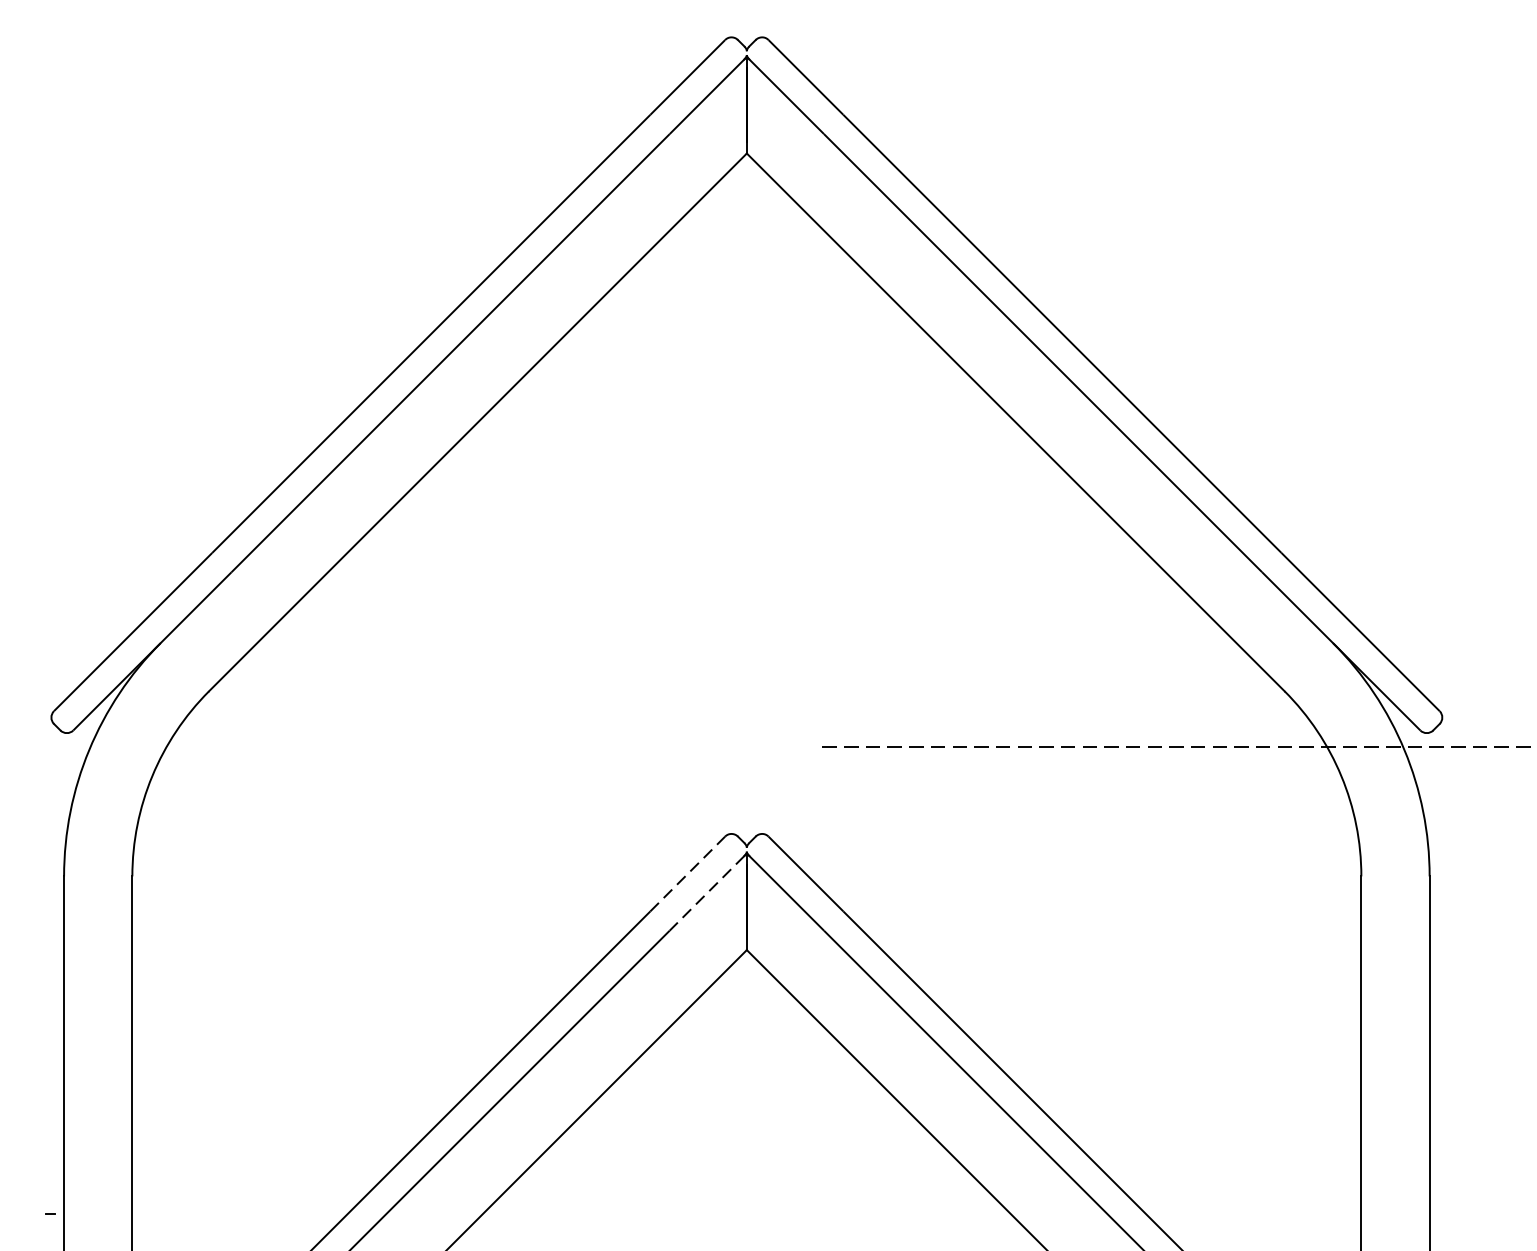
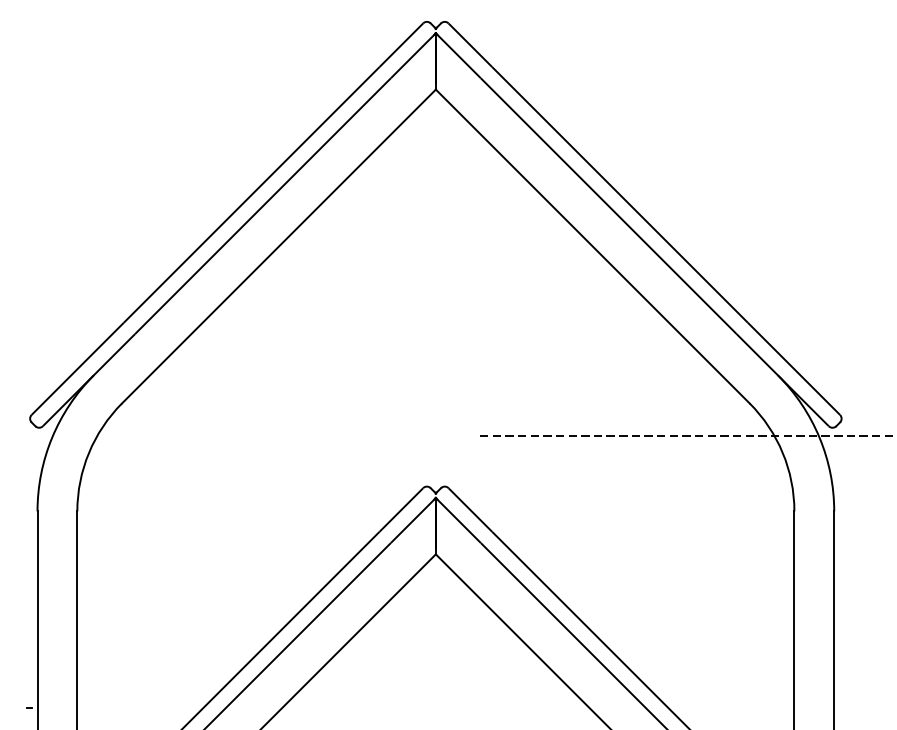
line: (687, 873) -> (401, 509), dashed -> solid
line: (706, 893) -> (412, 521), dashed -> solid

